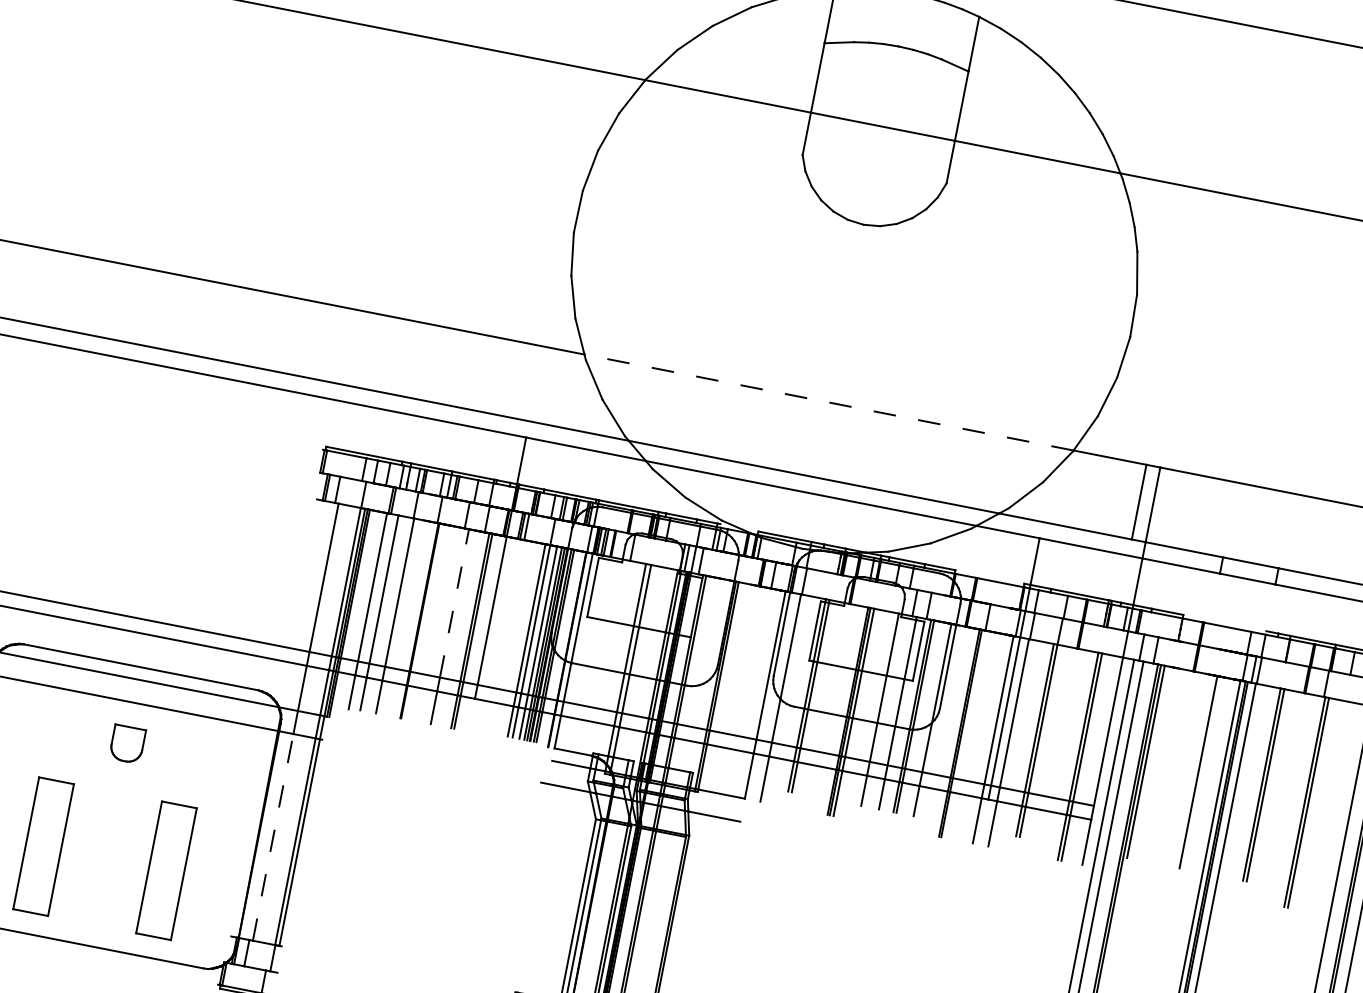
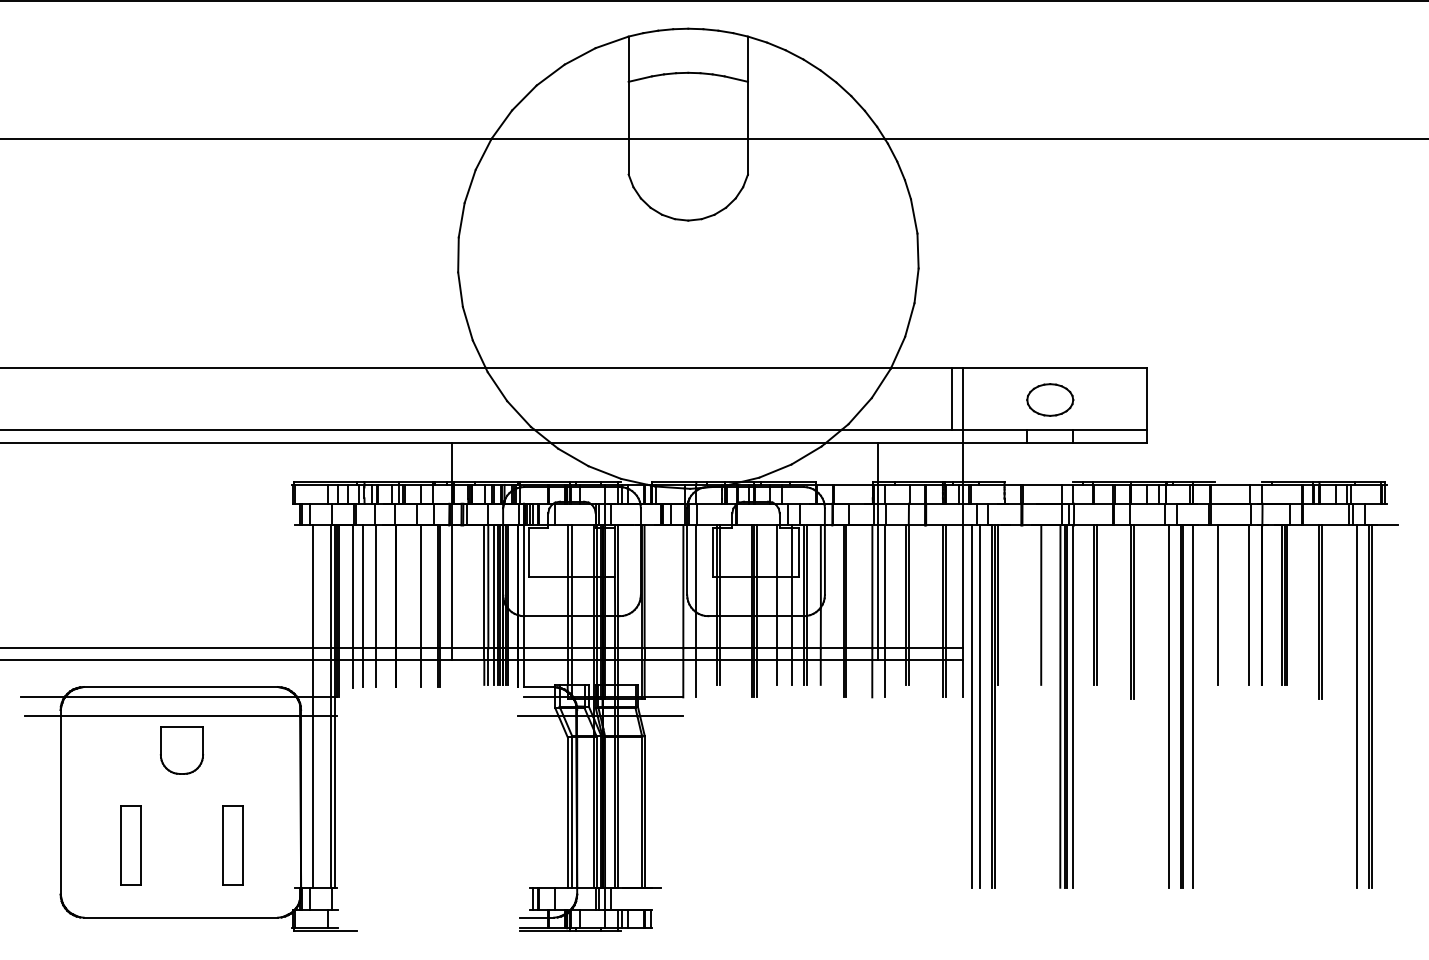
line: (829, 402) -> (688, 367), dashed -> solid
part: (1258, 526) -> (1050, 399), added
line: (454, 602) -> (420, 586), dashed -> solid
part: (126, 744) -> (181, 750), size x1.67
line: (272, 837) -> (312, 802), dashed -> solid
part: (42, 846) -> (130, 845), size x0.71
part: (165, 870) -> (232, 845), size x0.71

